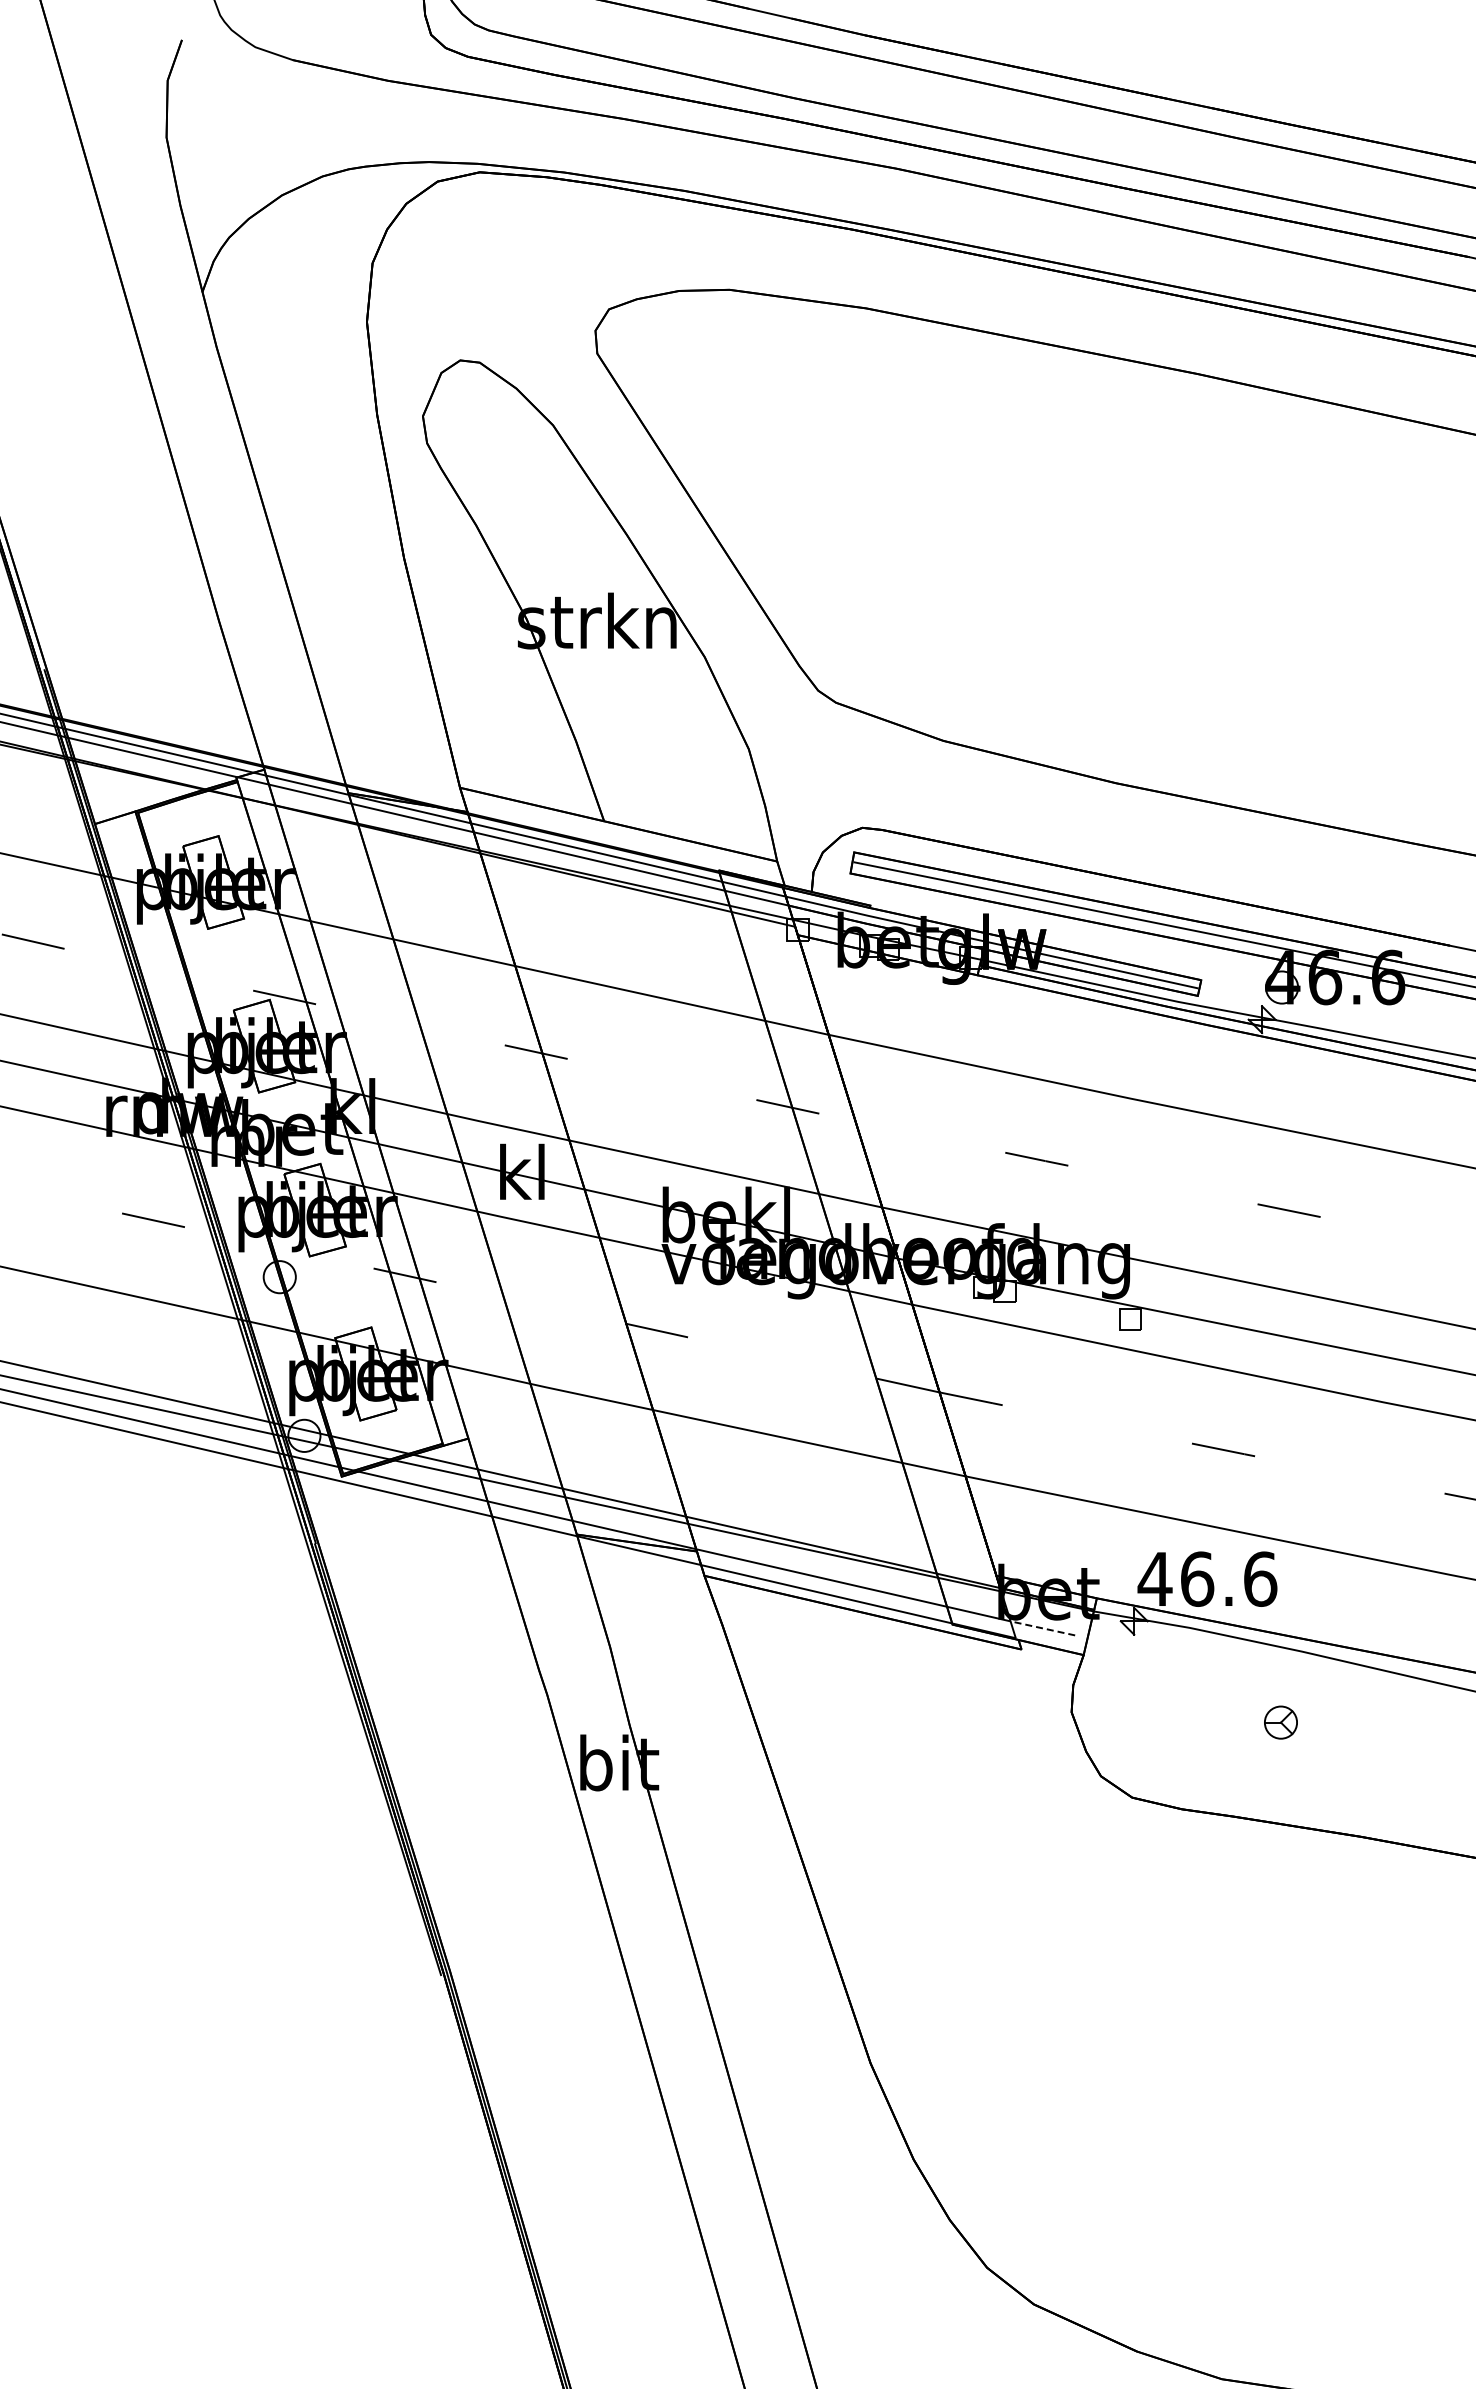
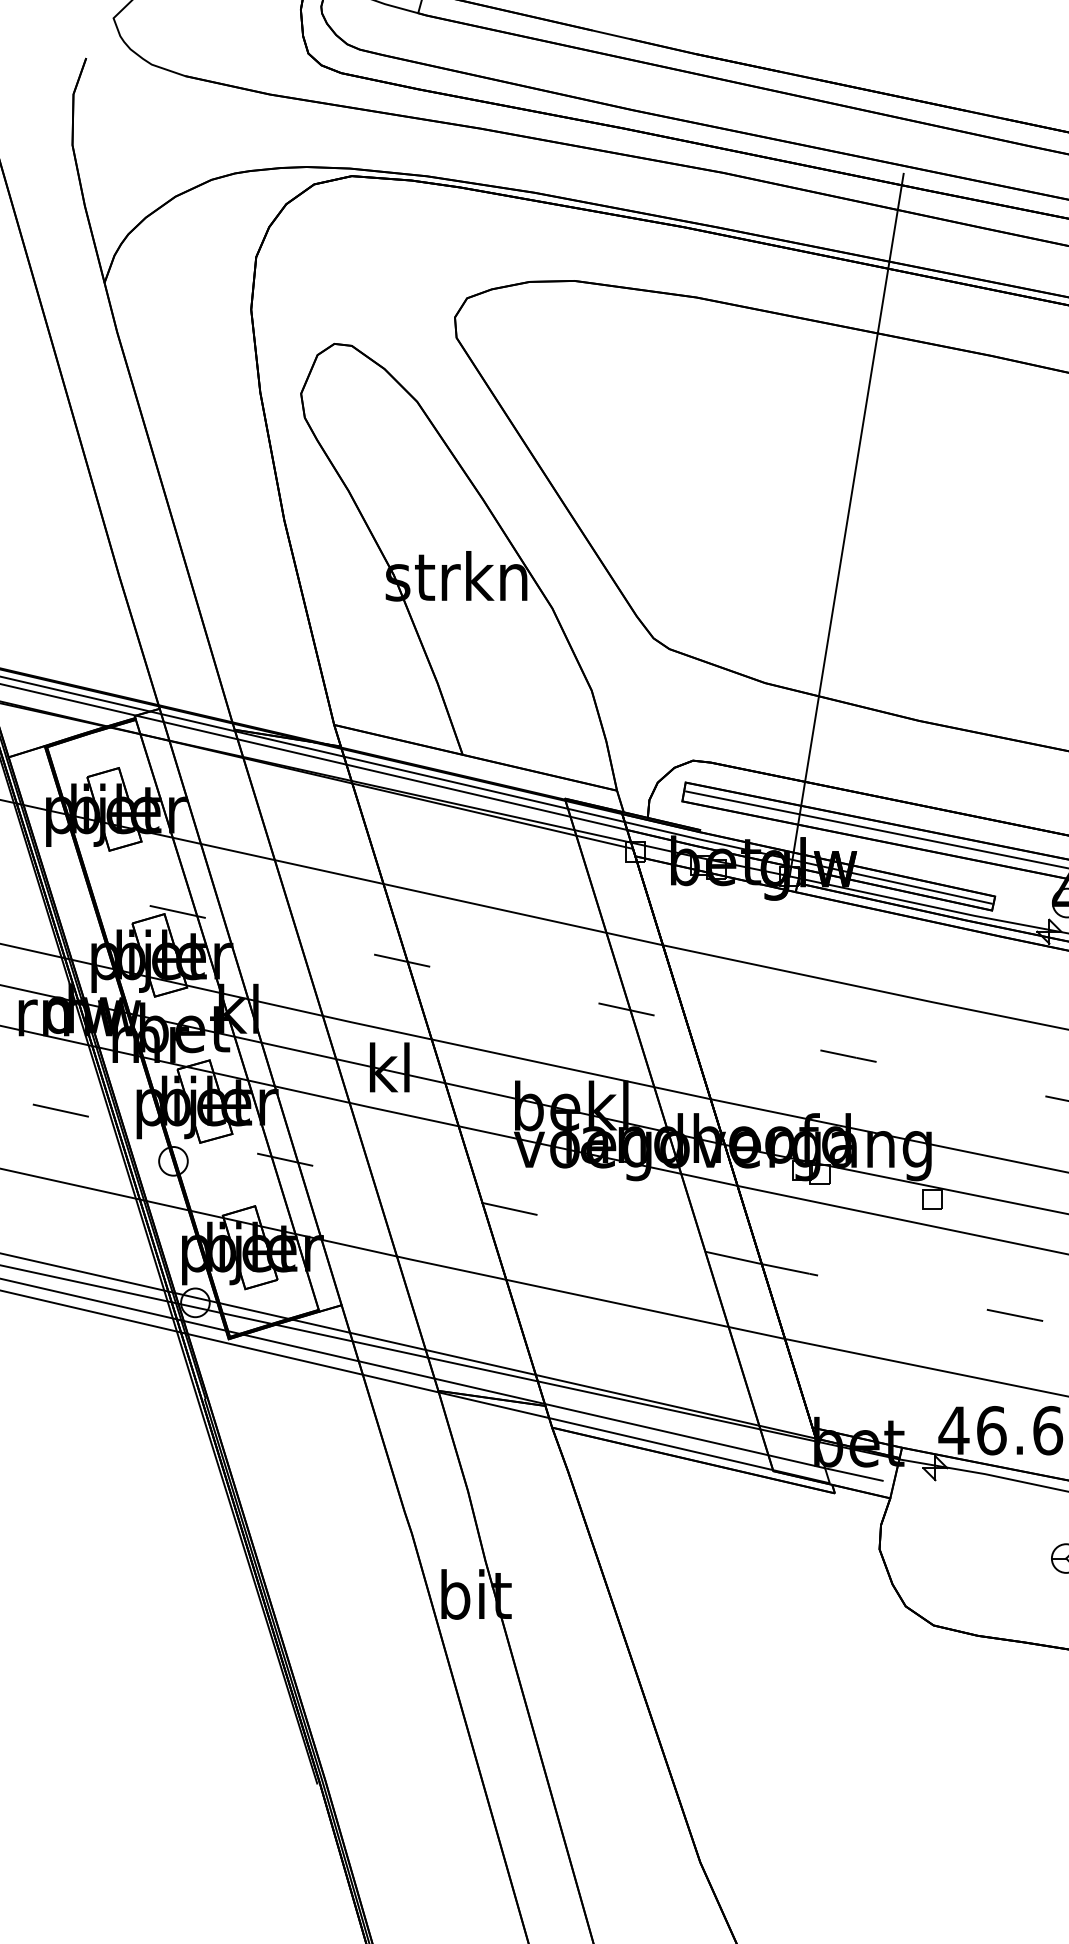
line: (1034, 563) -> (846, 524), added
line: (1042, 1628) -> (853, 1474), dashed -> solid

